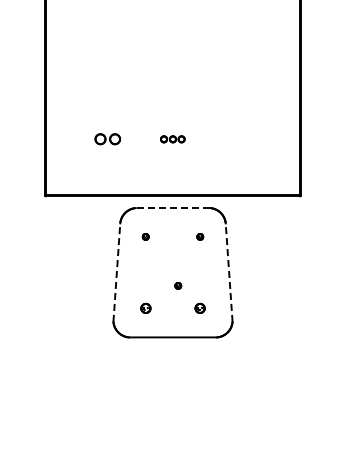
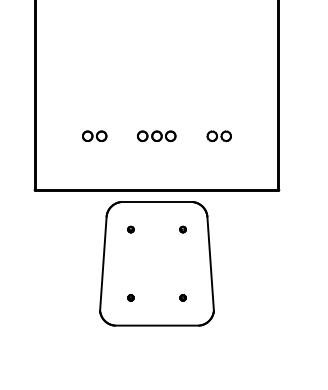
part: (172, 139) -> (156, 136), size x1.67
part: (237, 139) -> (218, 136), added
line: (172, 208) -> (156, 202), dashed -> solid
line: (116, 272) -> (103, 263), dashed -> solid
line: (229, 272) -> (210, 263), dashed -> solid
part: (178, 285) -> (162, 276), removed
part: (145, 308) -> (130, 297), size x0.62
part: (200, 308) -> (183, 297), size x0.62

